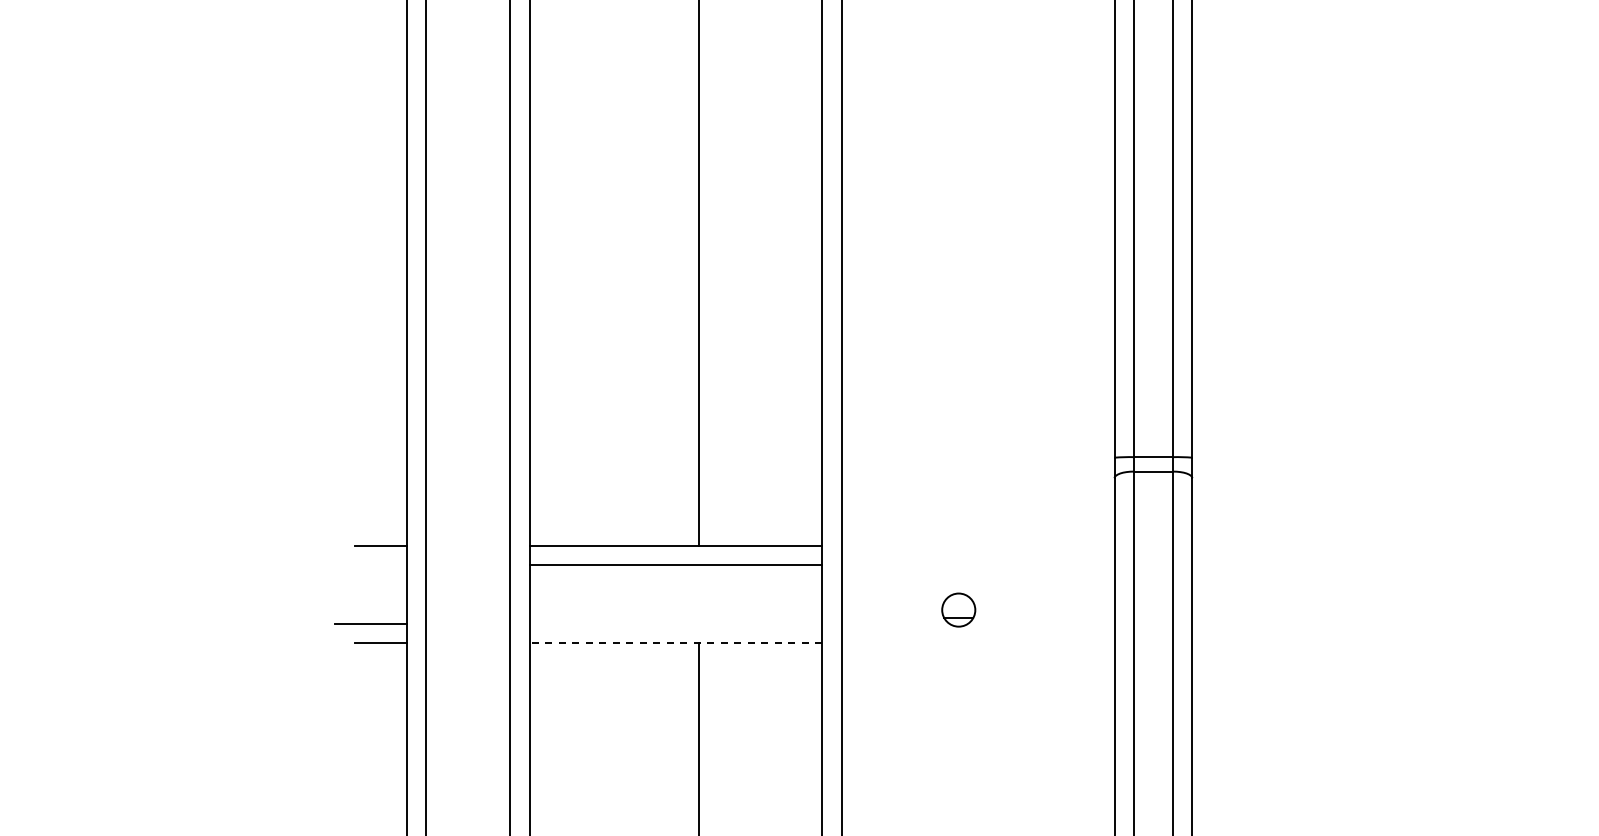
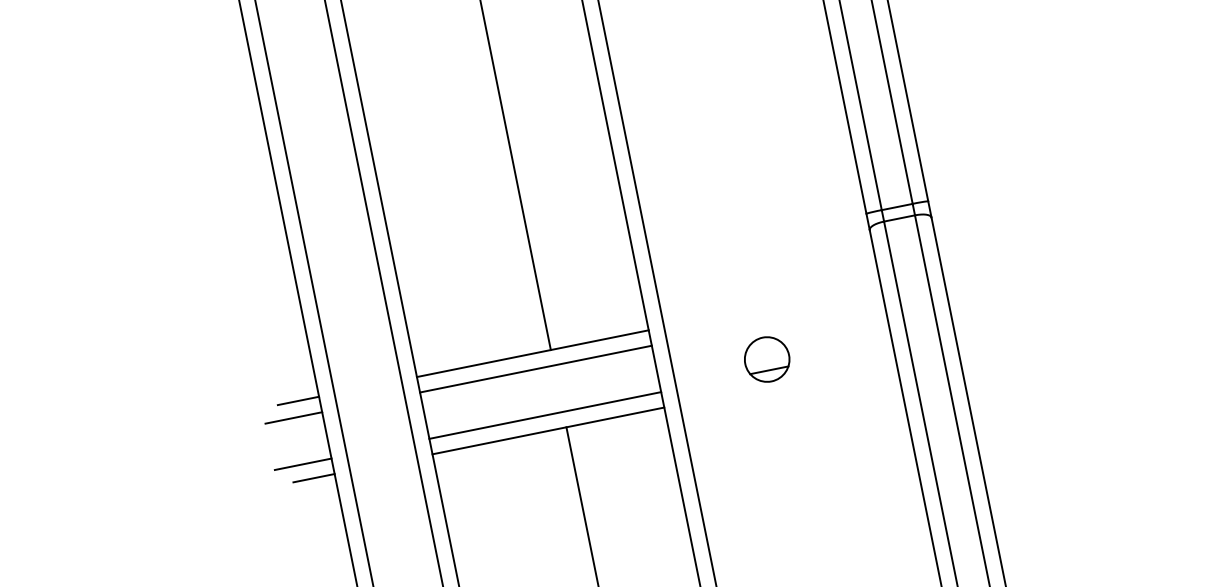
line: (370, 565) -> (293, 418), added
part: (958, 609) -> (766, 359), size x1.67
line: (675, 623) -> (544, 415), added
line: (675, 643) -> (547, 431), dashed -> solid

